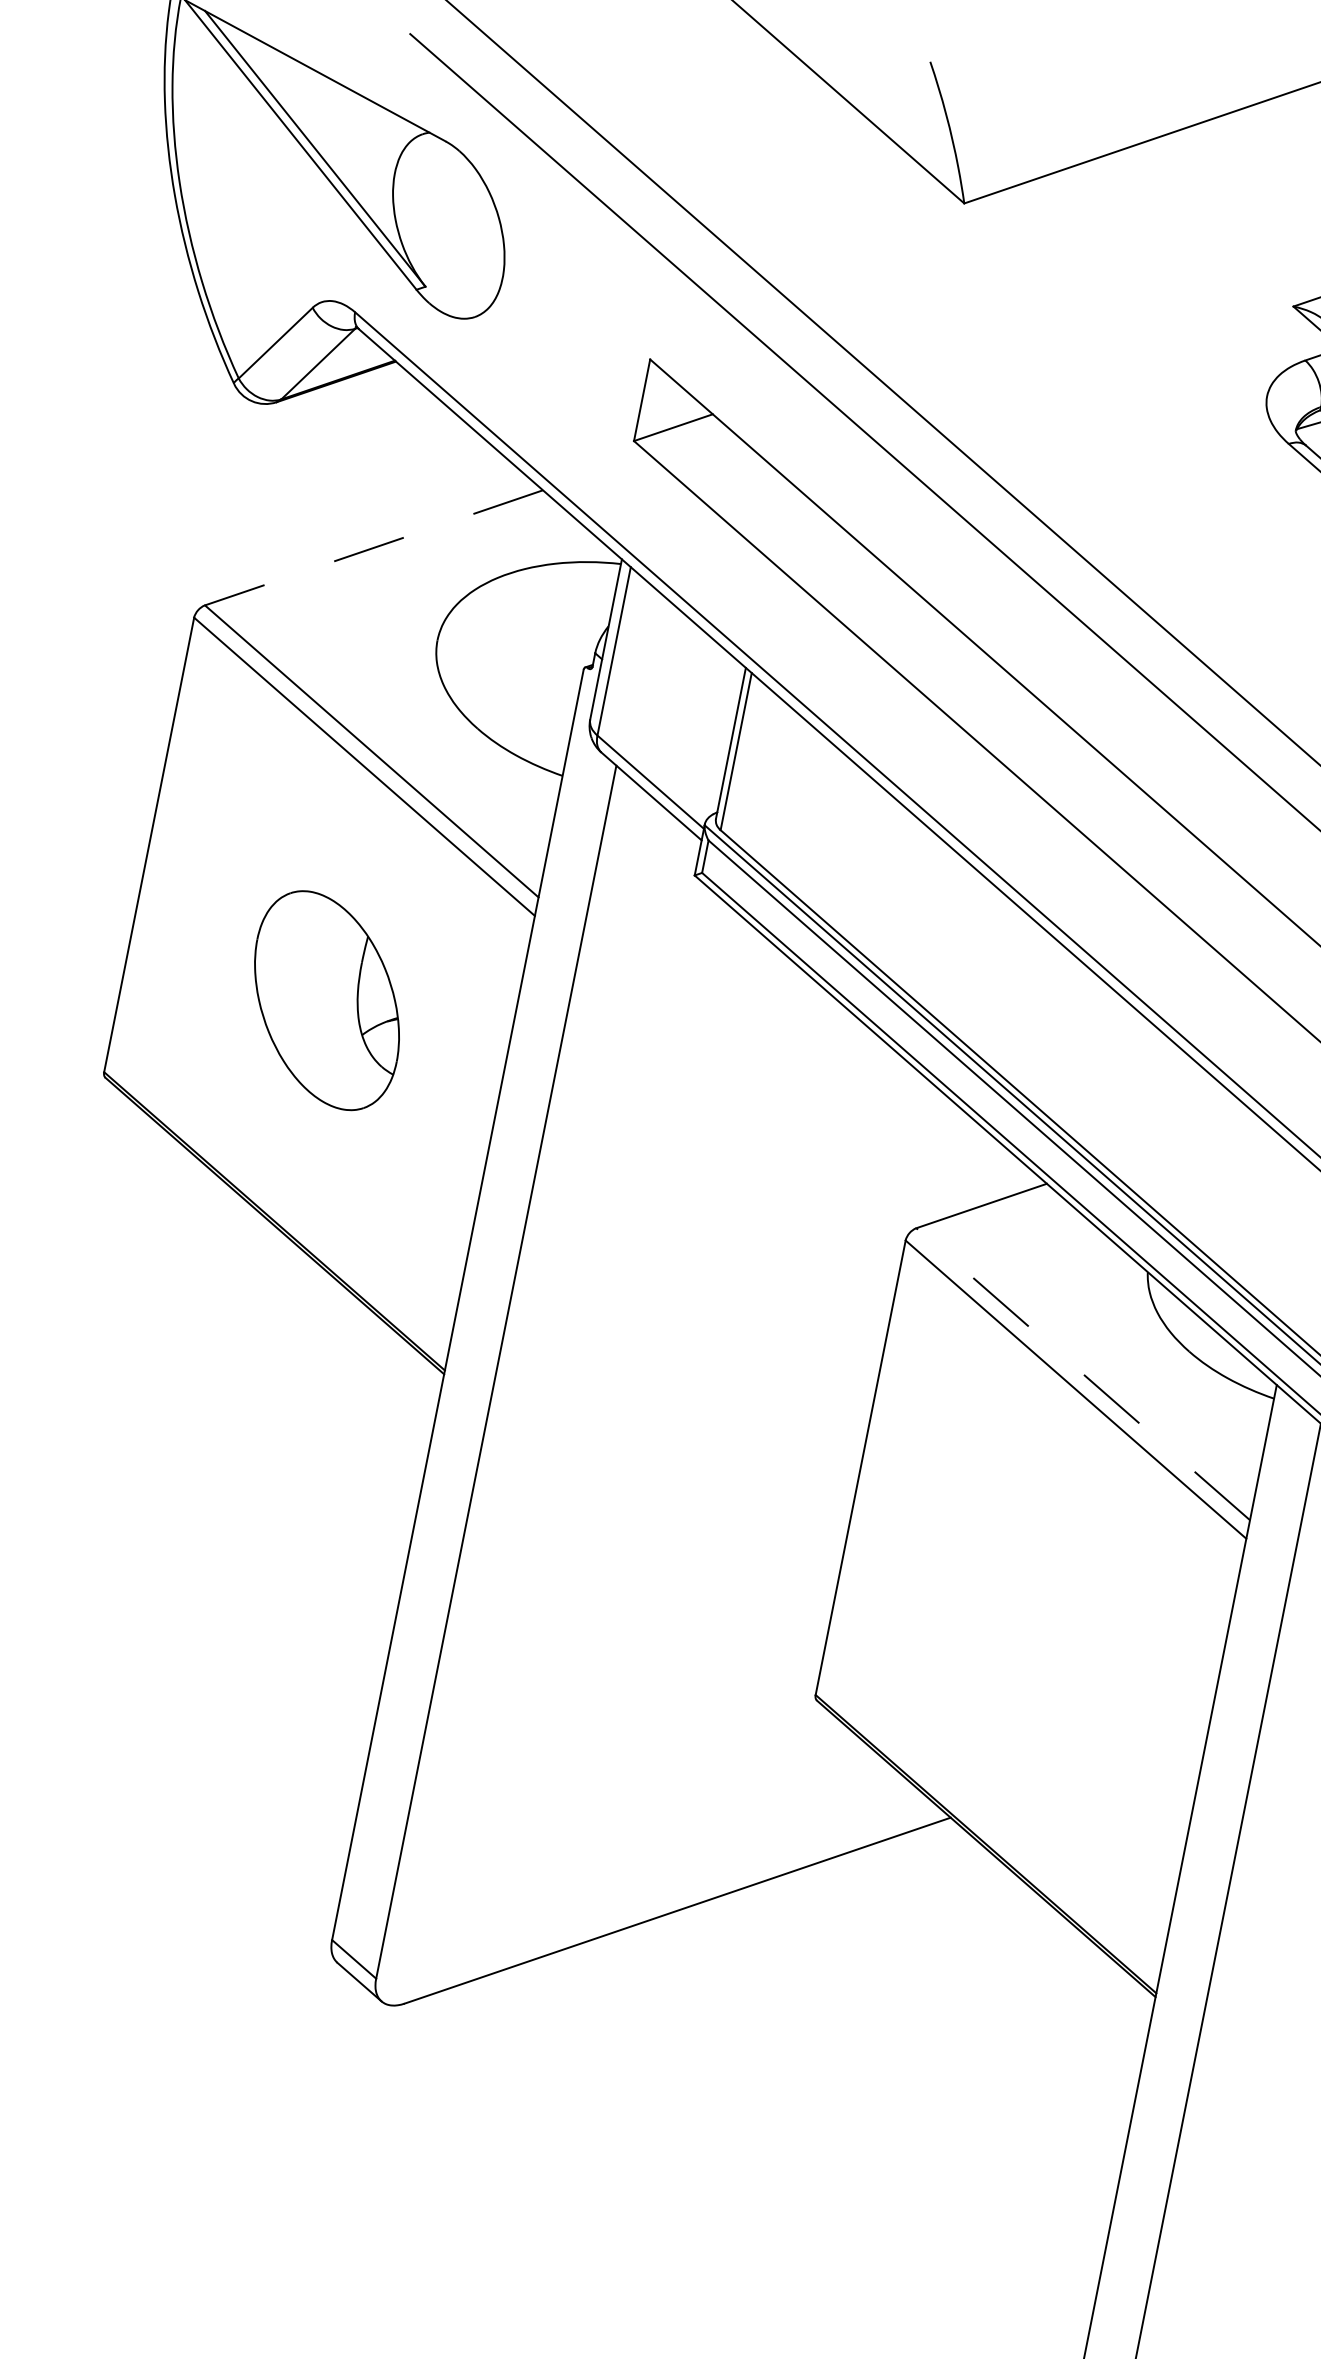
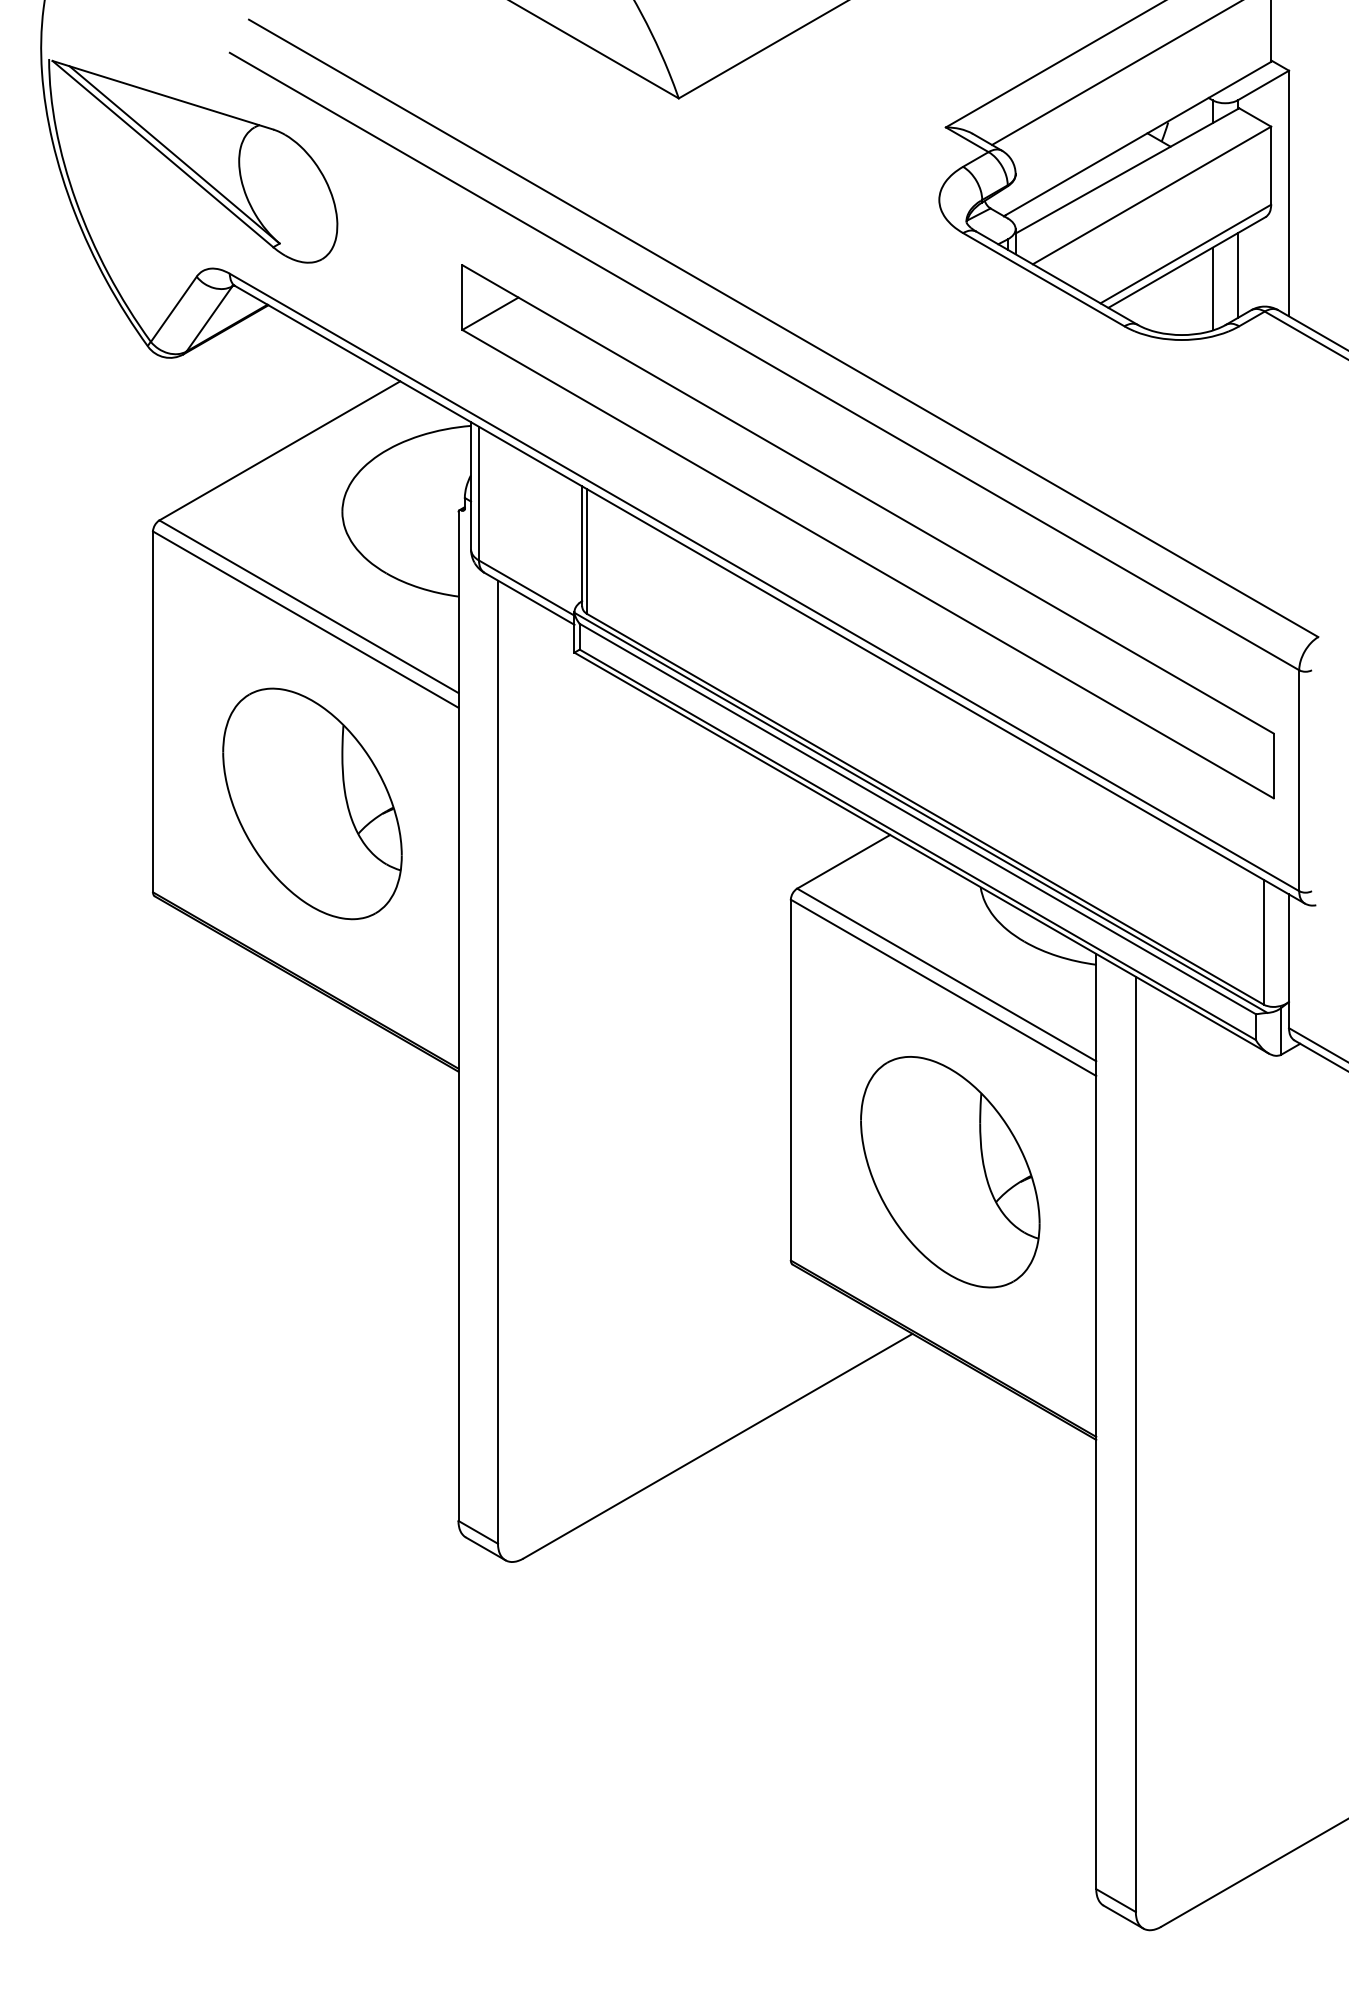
line: (373, 548) -> (279, 451), dashed -> solid
part: (327, 1000) -> (312, 803), size x1.43
line: (1083, 1373) -> (946, 974), dashed -> solid
part: (1038, 1623) -> (950, 1172), added

